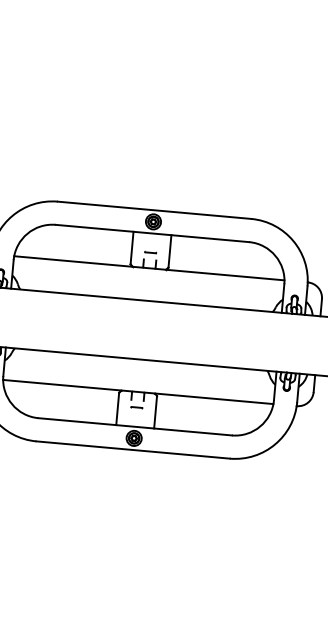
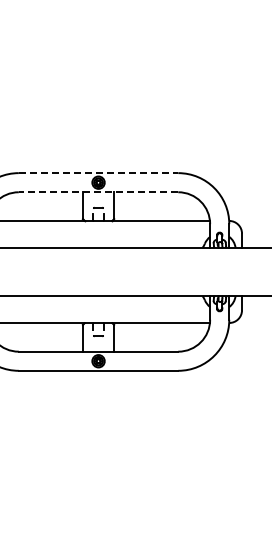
line: (154, 210) -> (98, 173), solid -> dashed
line: (152, 233) -> (98, 192), solid -> dashed

